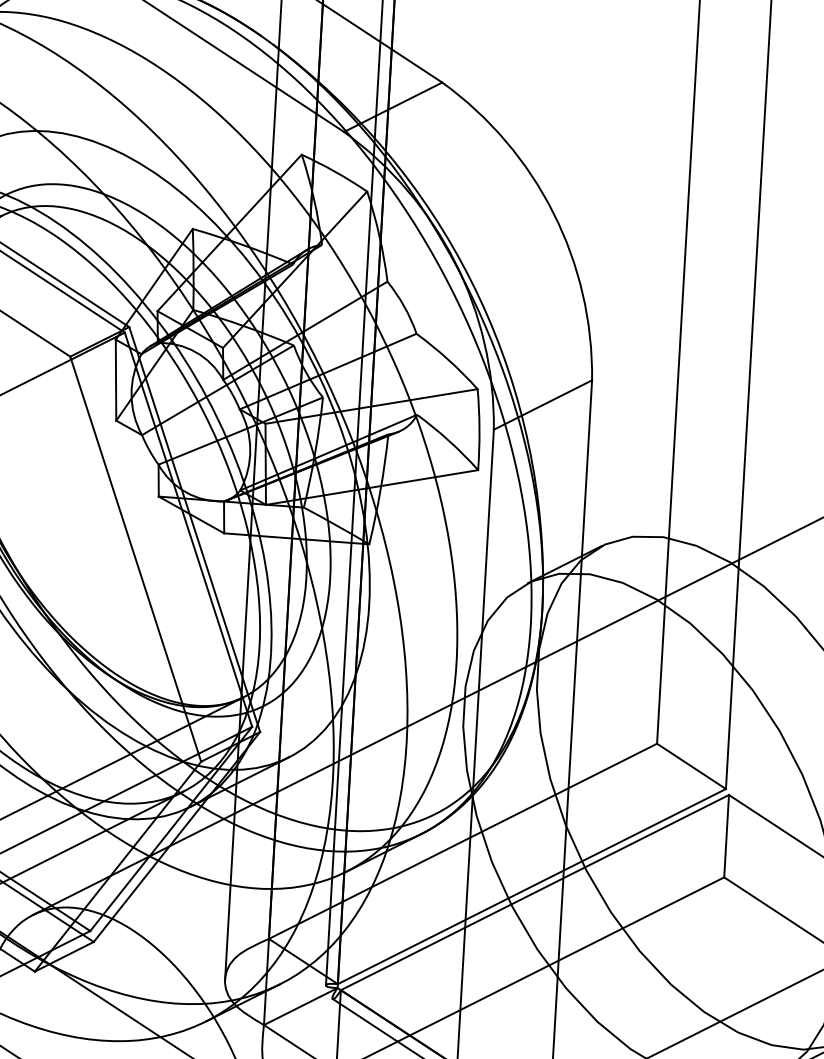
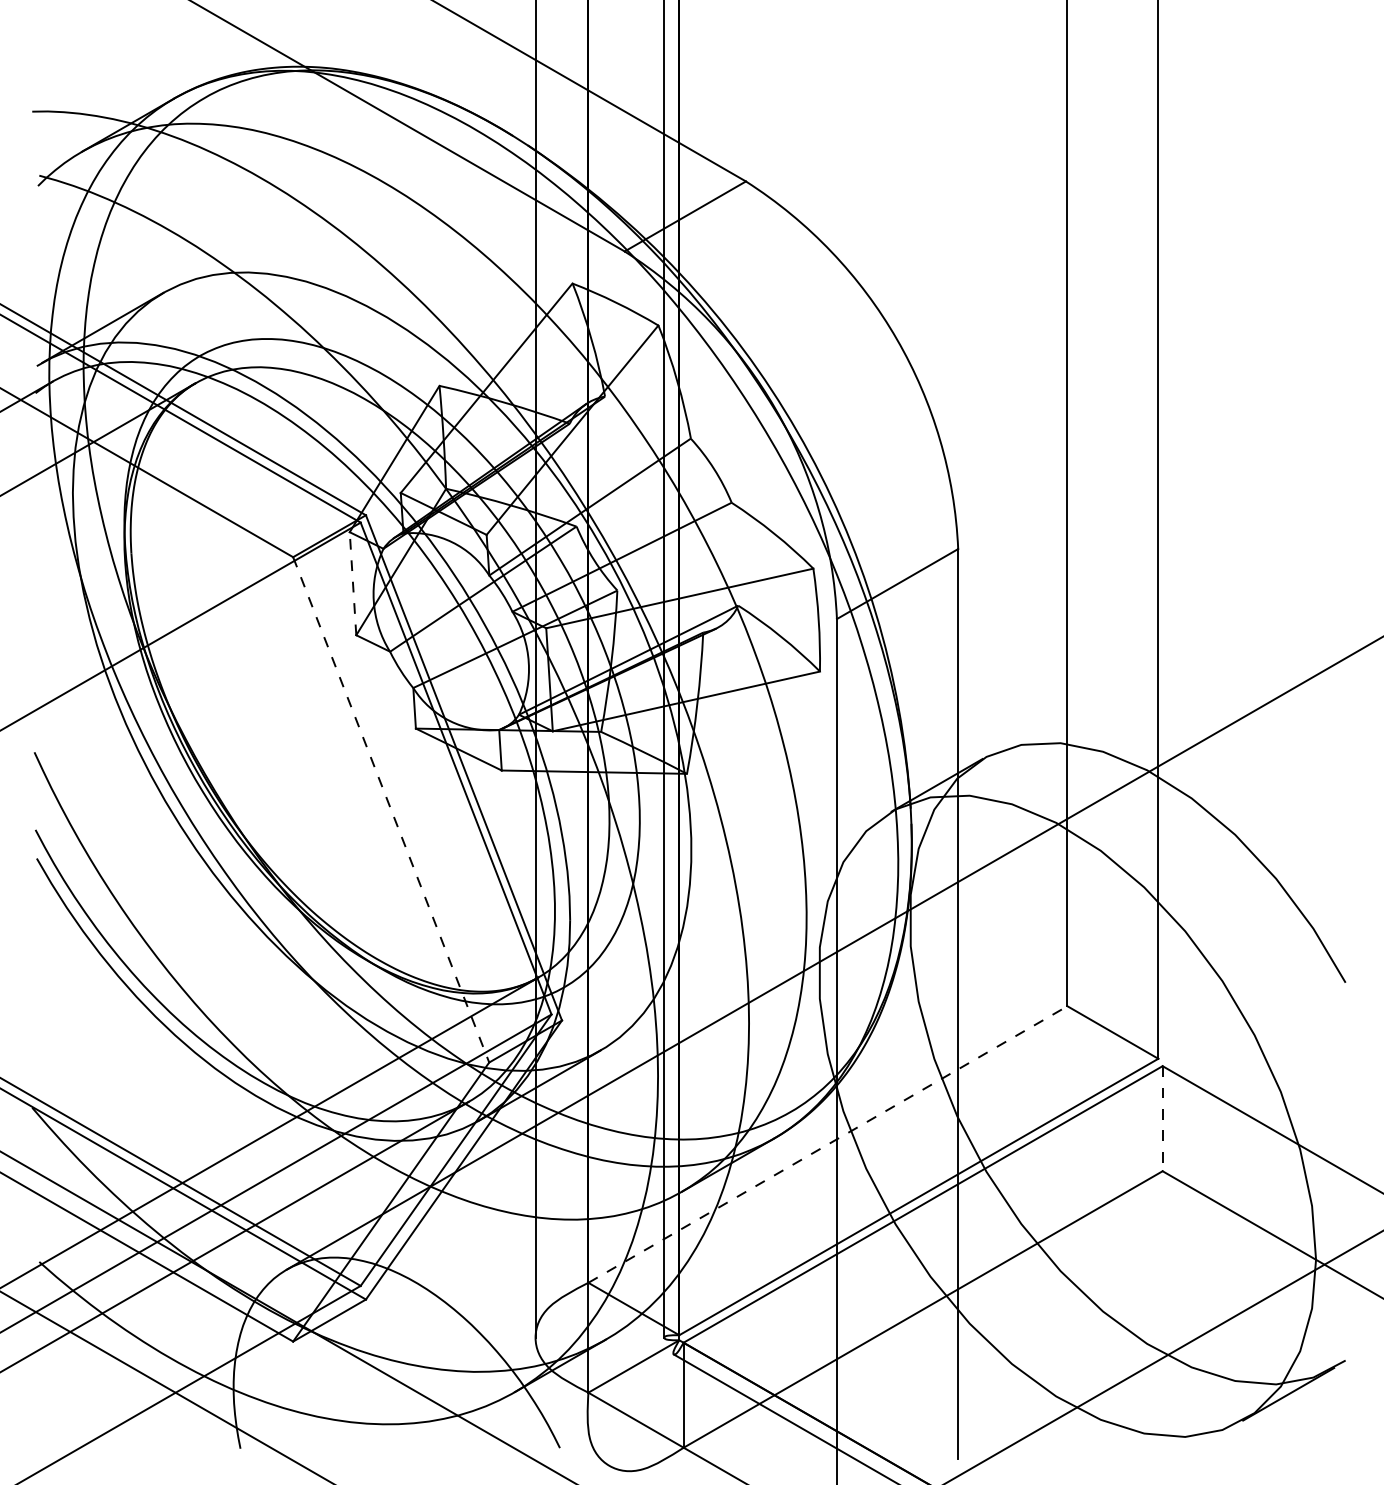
line: (116, 380) -> (353, 583), solid -> dashed
line: (135, 559) -> (391, 810), solid -> dashed
line: (726, 836) -> (1162, 1118), solid -> dashed
line: (462, 841) -> (827, 1144), solid -> dashed

